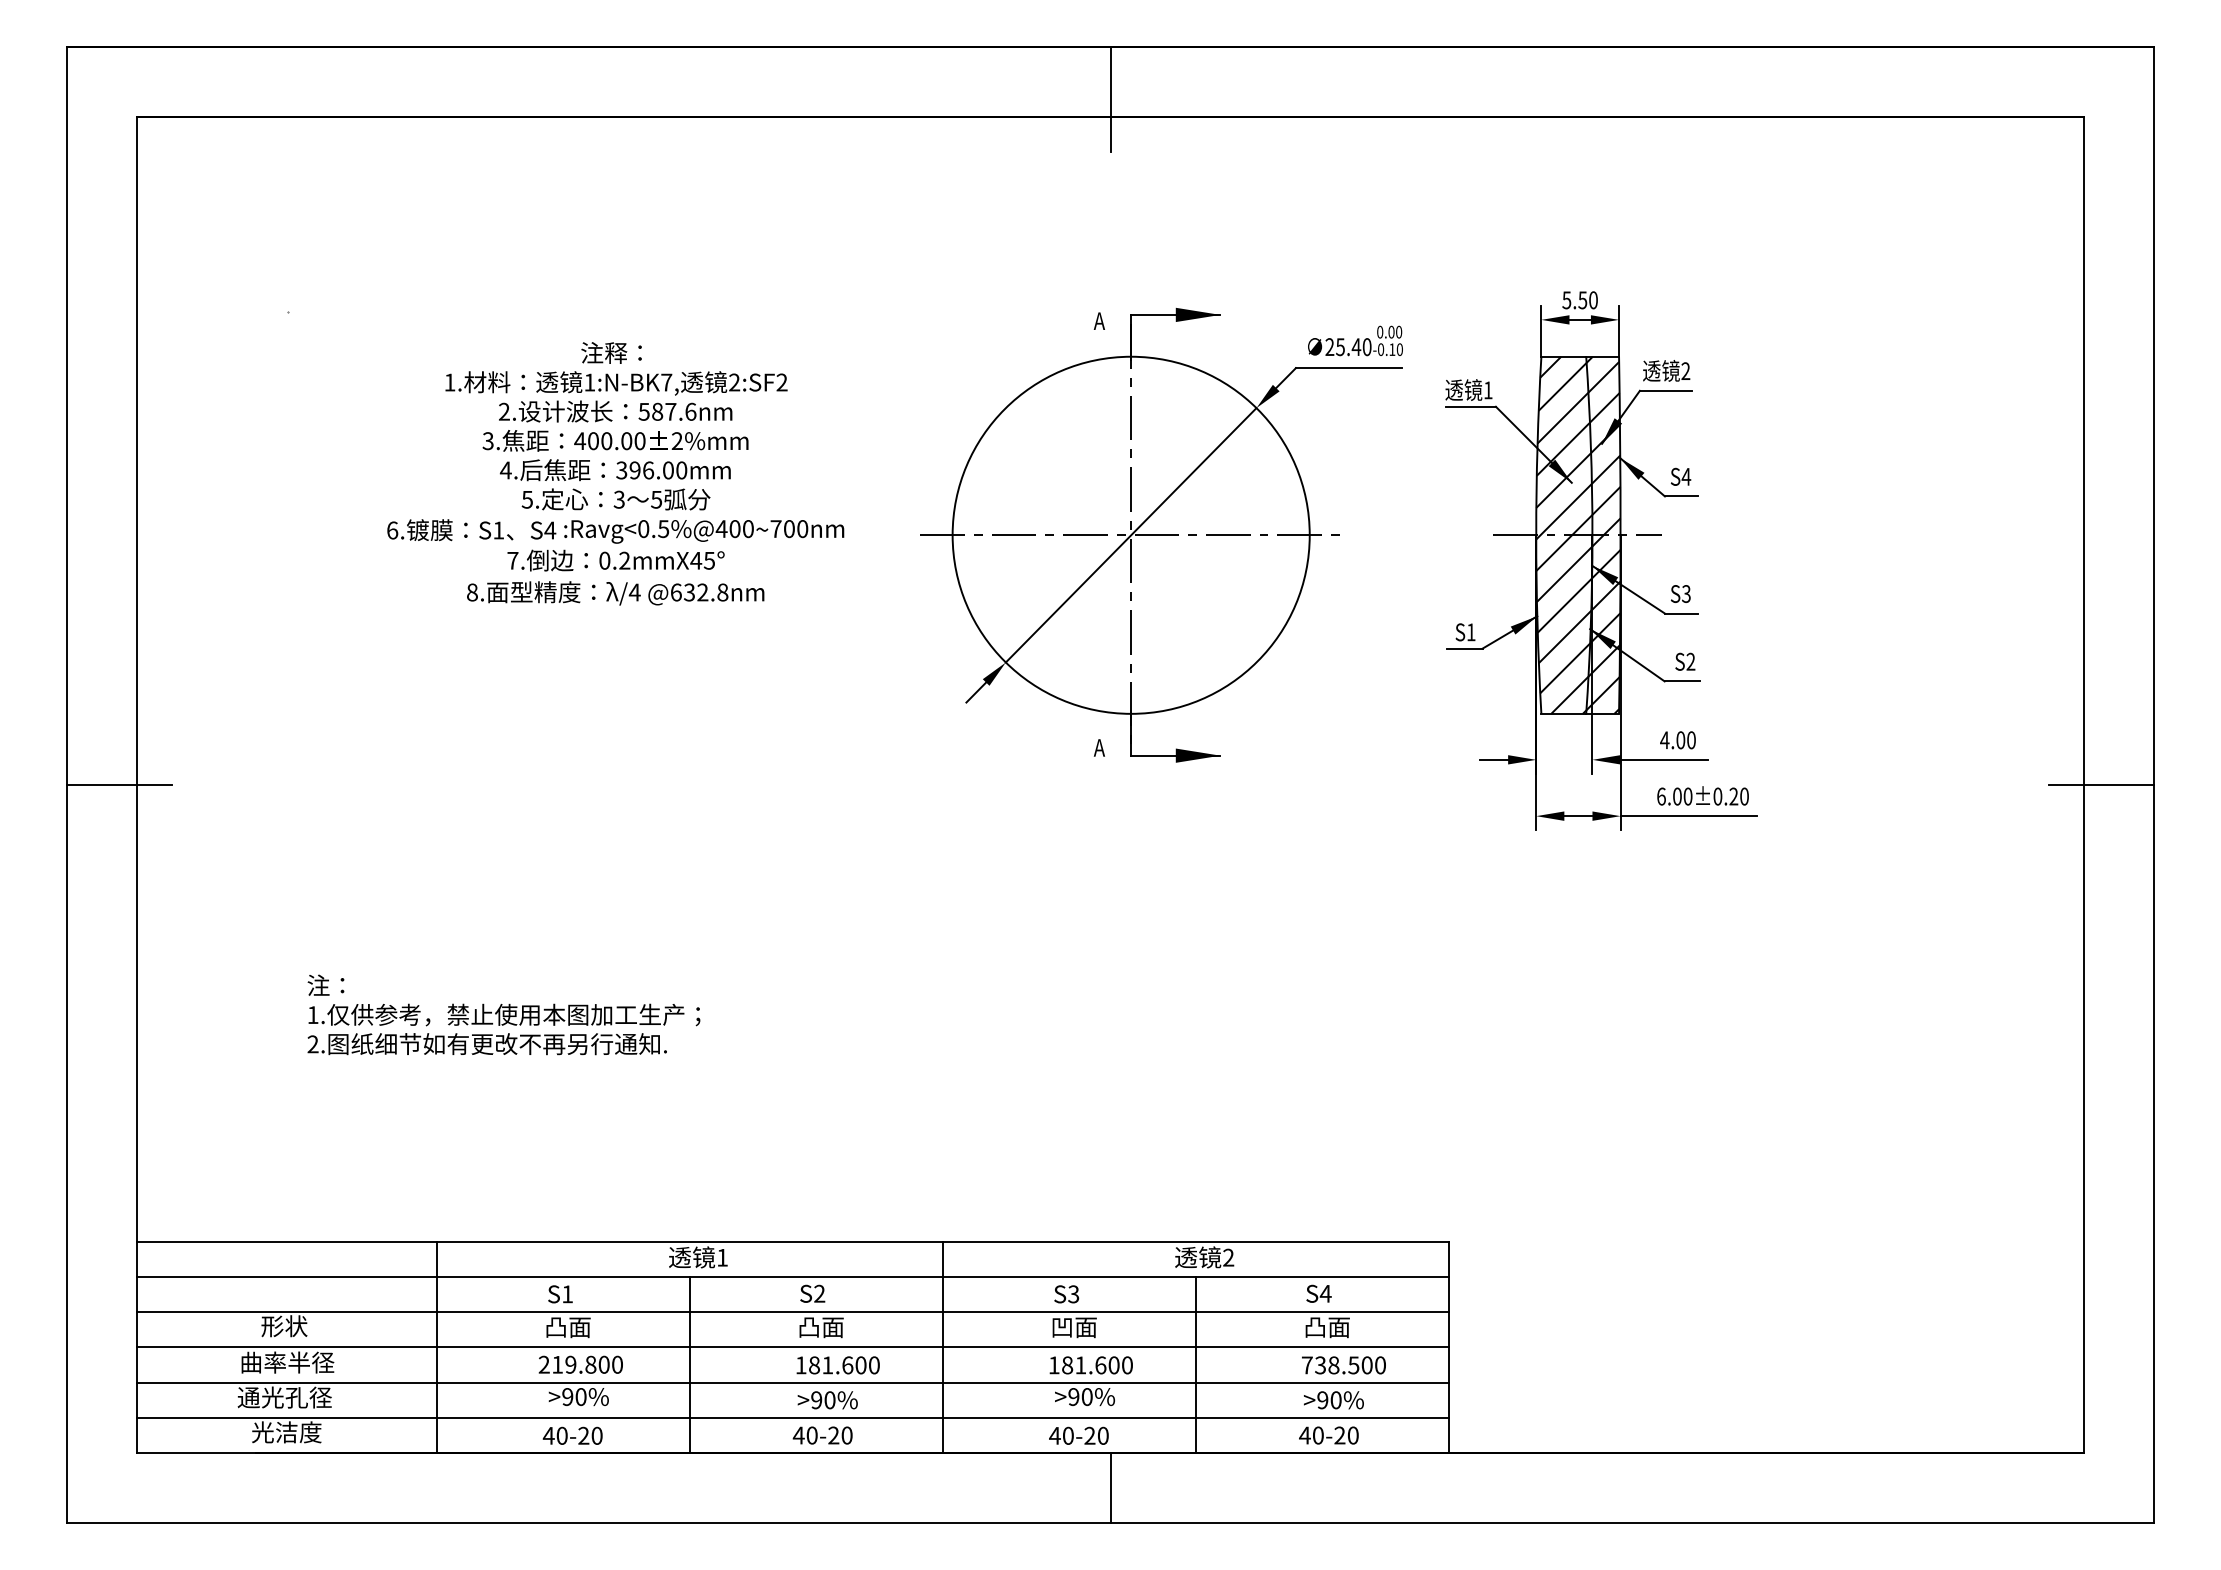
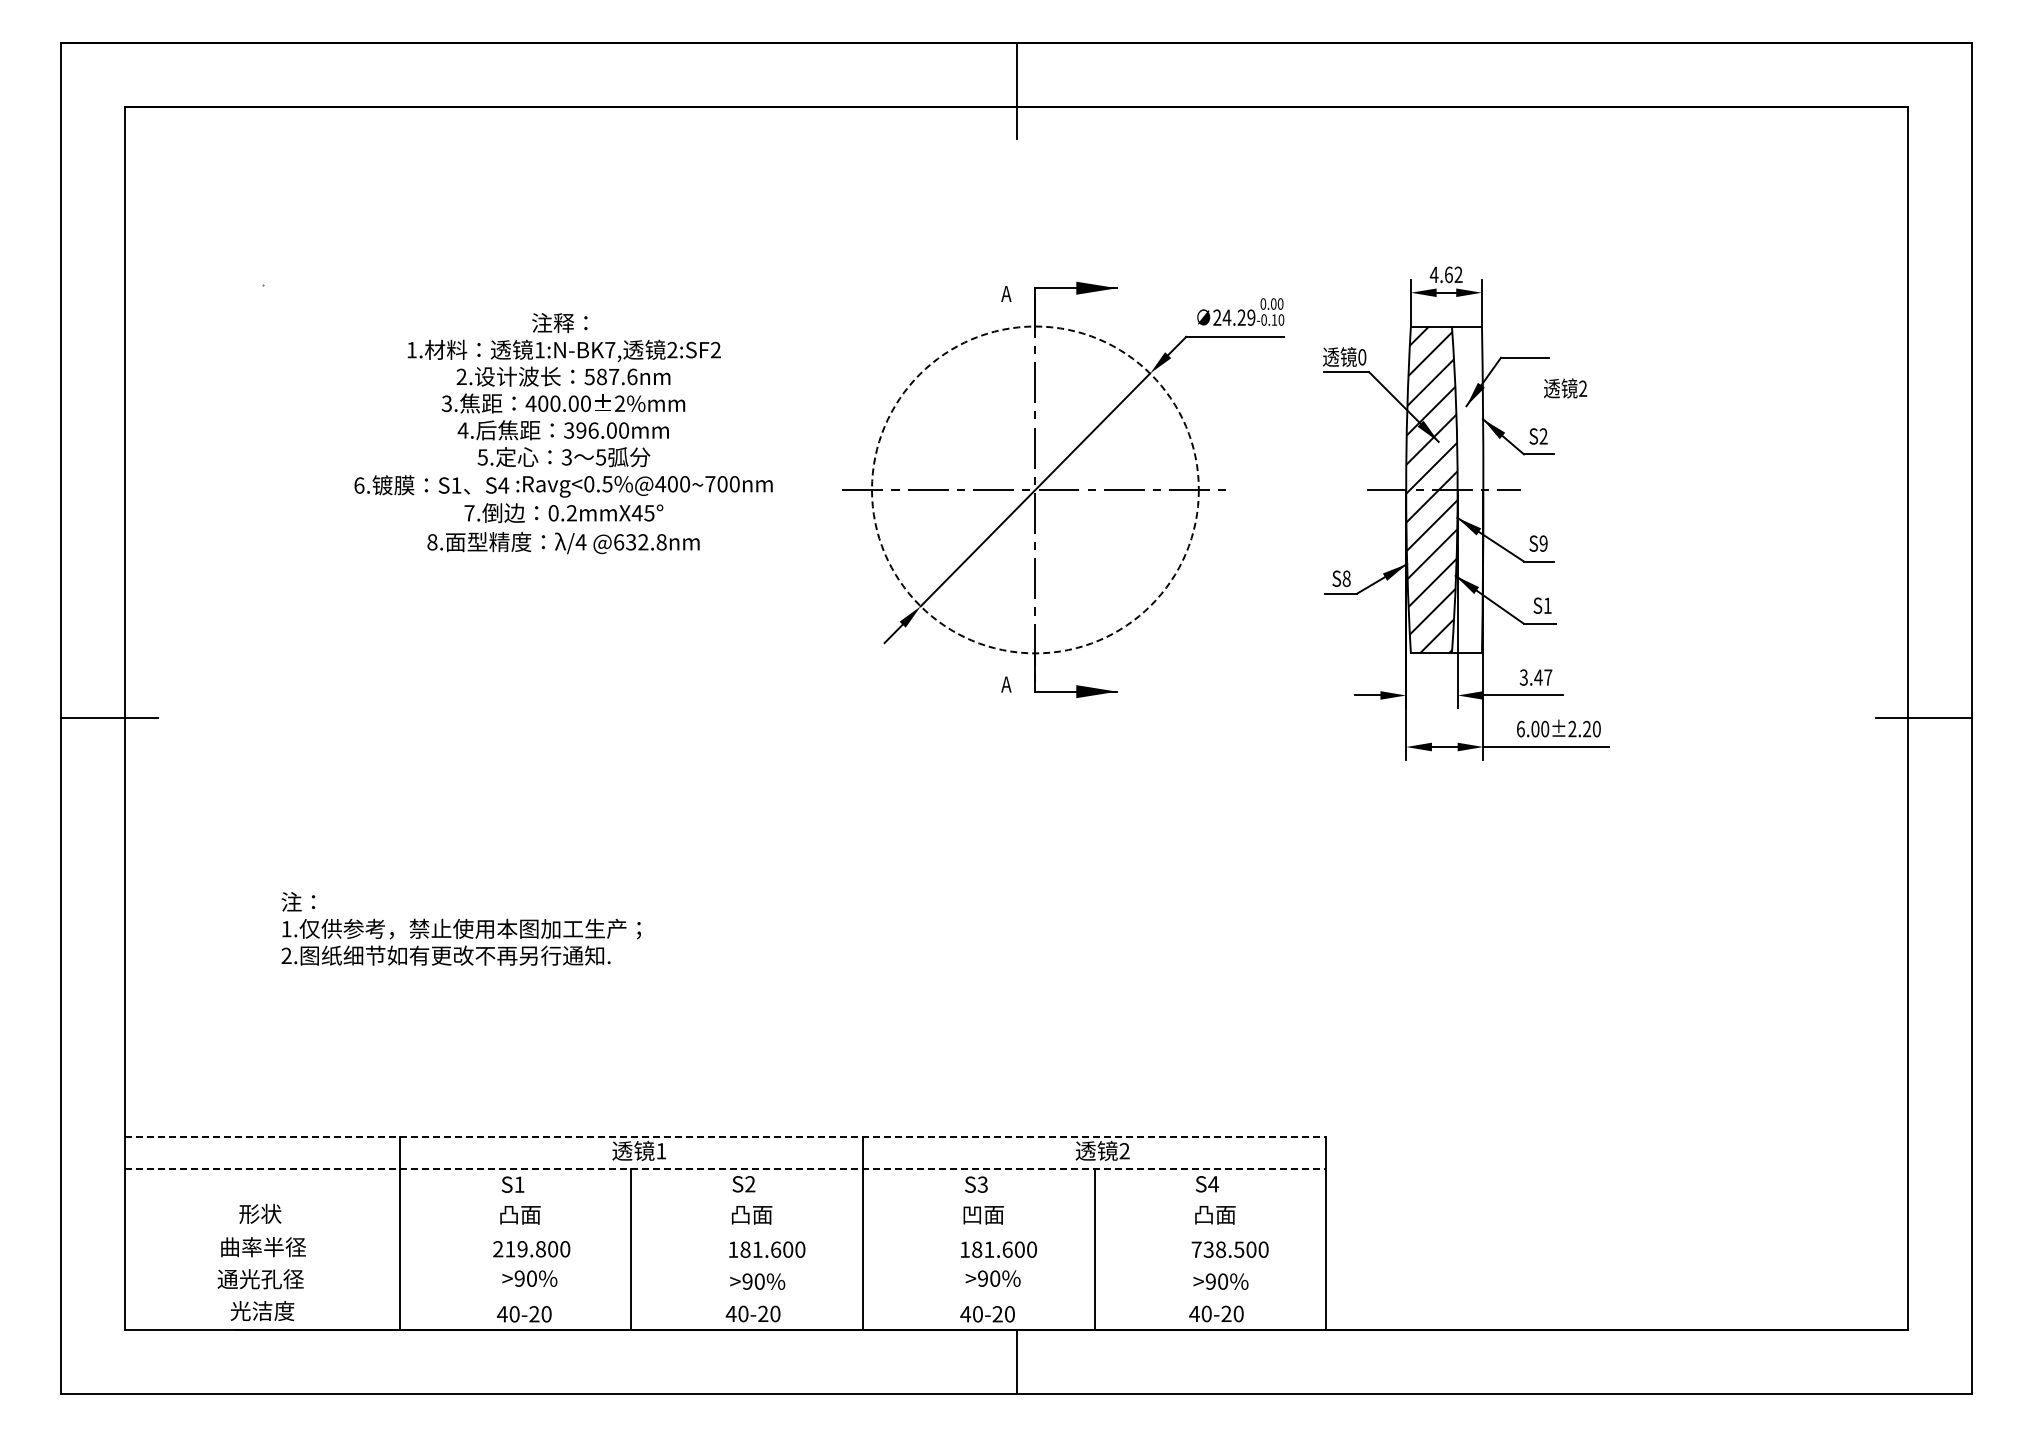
text: (1579, 299) -> (1445, 274), 5.50 -> 4.62
text: (1353, 346) -> (1238, 317), 25.40 -> 24.29
text: (1666, 370) -> (1565, 388), moved
text: (1488, 390) -> (1362, 357), 1 -> 0
text: (1686, 476) -> (1543, 436), S4 -> S2
circle: (1131, 534) -> (1035, 489), solid -> dashed
hatch: (1603, 534) -> (1467, 489), removed
text: (1686, 593) -> (1543, 543), S3 -> S9
text: (1471, 632) -> (1346, 578), S1 -> S8
text: (1690, 661) -> (1547, 605), S2 -> S1
text: (1677, 740) -> (1535, 677), 4.00 -> 3.47
text: (1717, 797) -> (1572, 729), 6.00±0.20 -> 6.00±2.20
line: (793, 1241) -> (726, 1136), solid -> dashed
line: (793, 1276) -> (726, 1168), solid -> dashed
line: (792, 1312) -> (725, 1201), removed
line: (792, 1347) -> (725, 1233), removed
line: (792, 1382) -> (725, 1265), removed
line: (792, 1417) -> (725, 1297), removed

